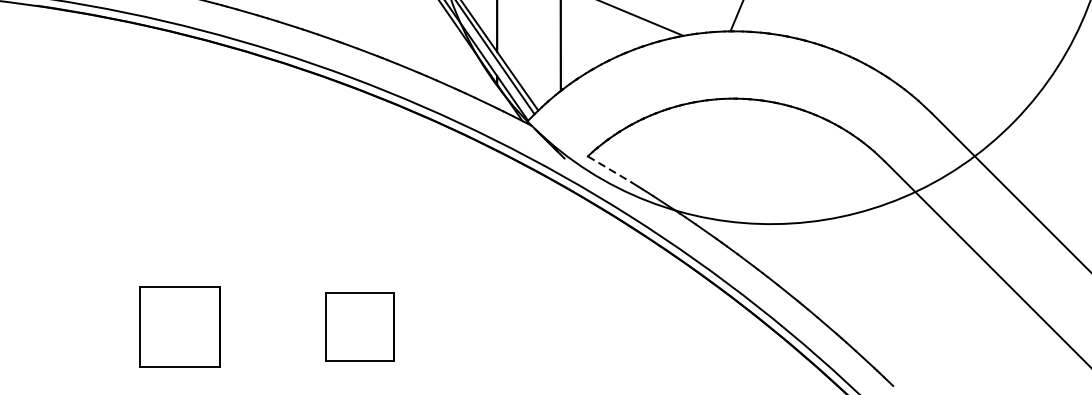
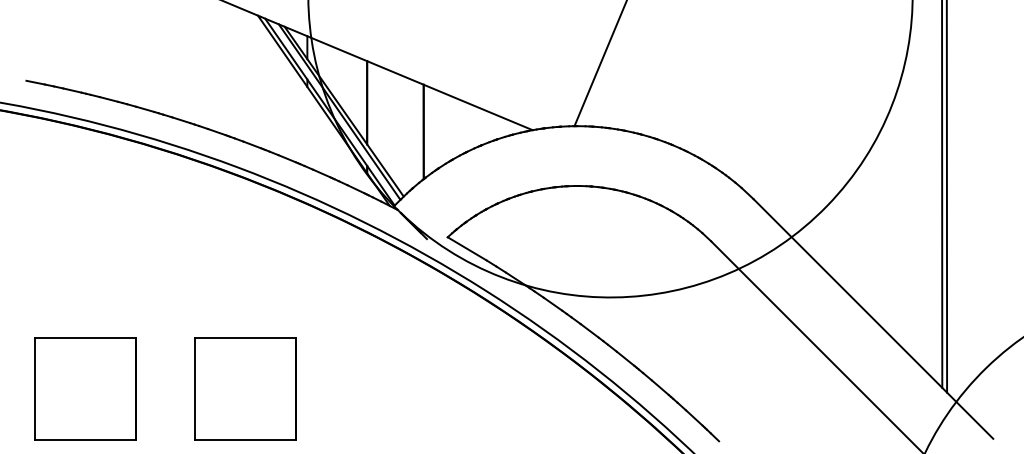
line: (610, 169) -> (467, 248), dashed -> solid
part: (180, 326) -> (85, 388), size x1.43
part: (360, 326) -> (245, 388), size x1.67

